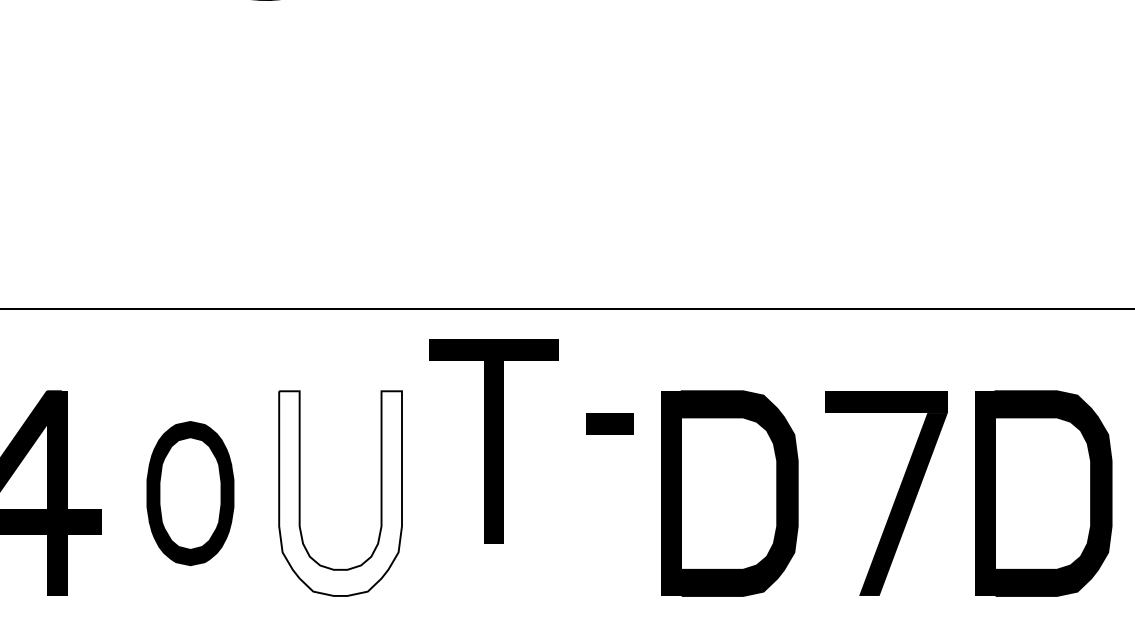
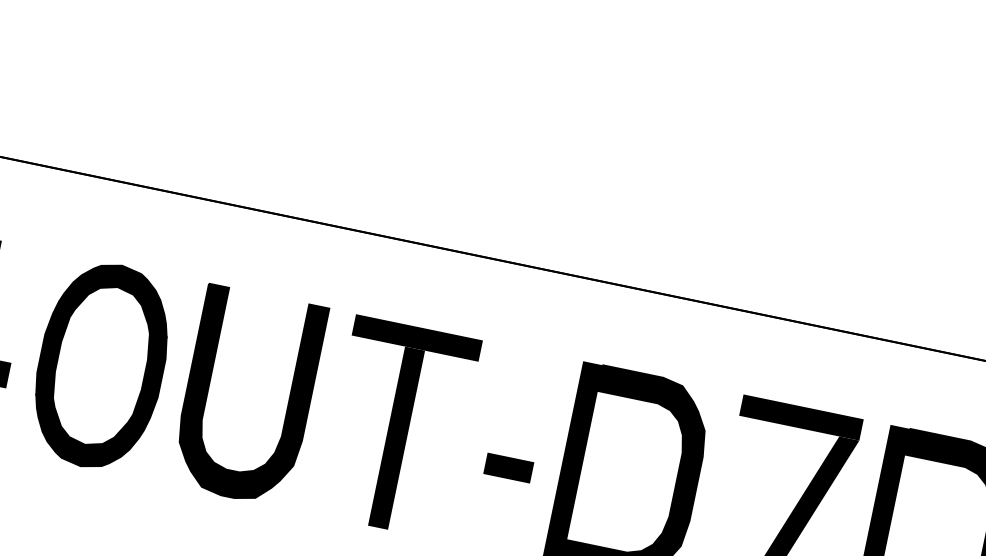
part: (609, 423) -> (508, 467), moved
part: (493, 441) -> (398, 427), moved
part: (190, 493) -> (101, 365), size x1.43
fill: (340, 493) -> (248, 396), added

